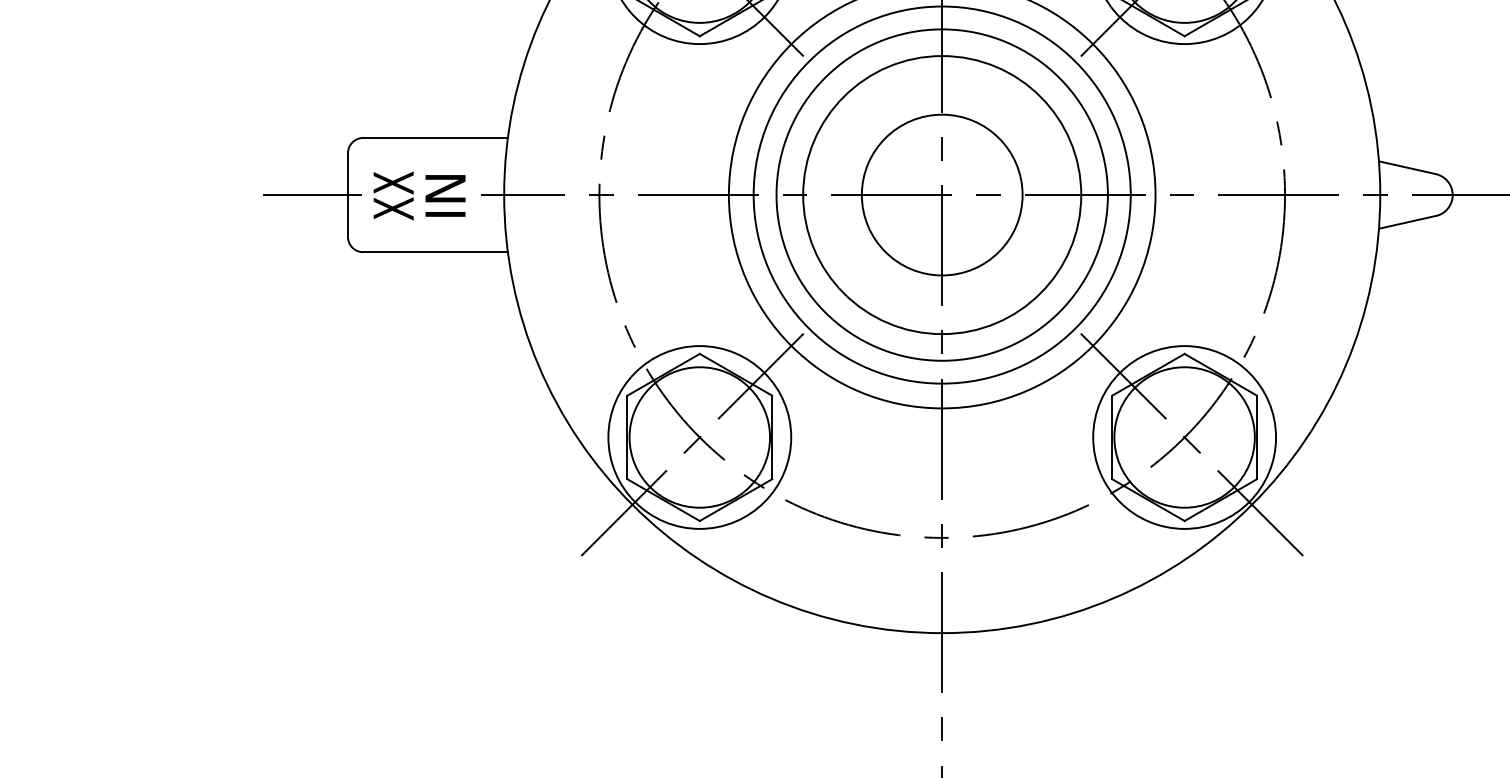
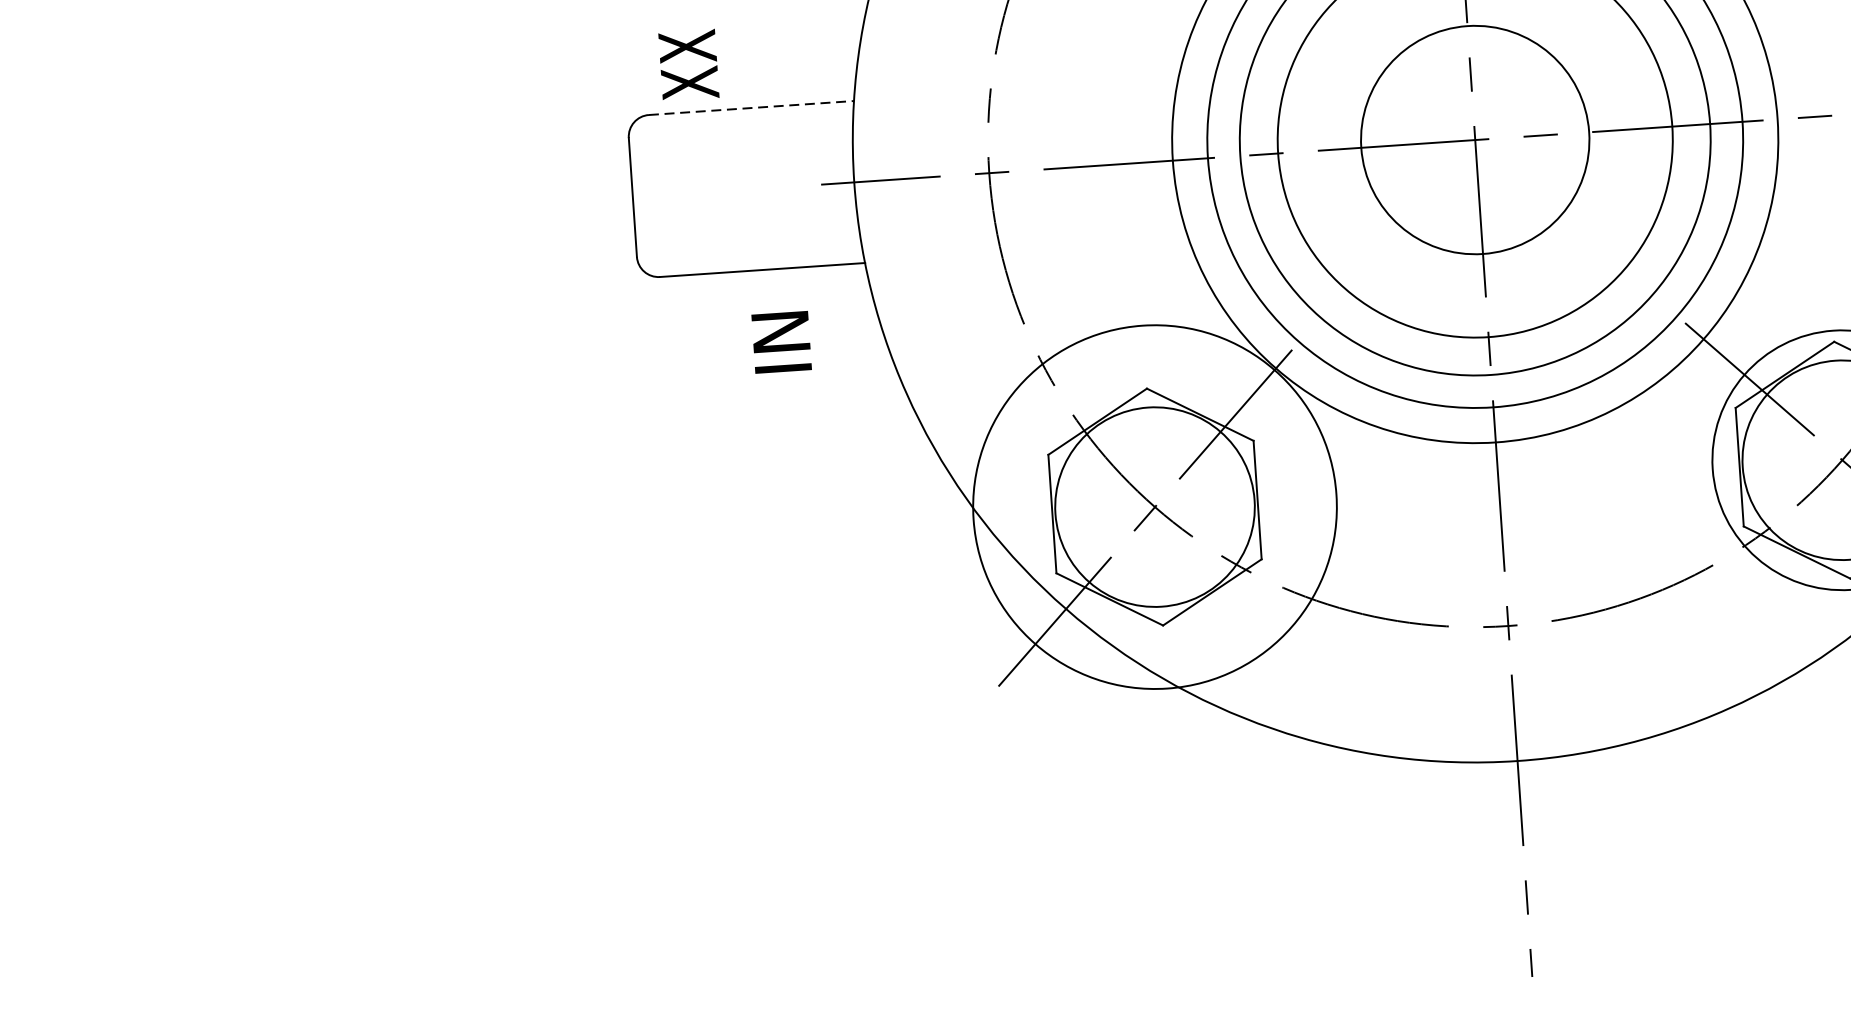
line: (436, 137) -> (752, 107), solid -> dashed
line: (312, 195) -> (582, 201), removed
text: (393, 195) -> (688, 64), moved
text: (445, 195) -> (781, 341), moved
circle: (699, 437) -> (1154, 507), size x1.4

